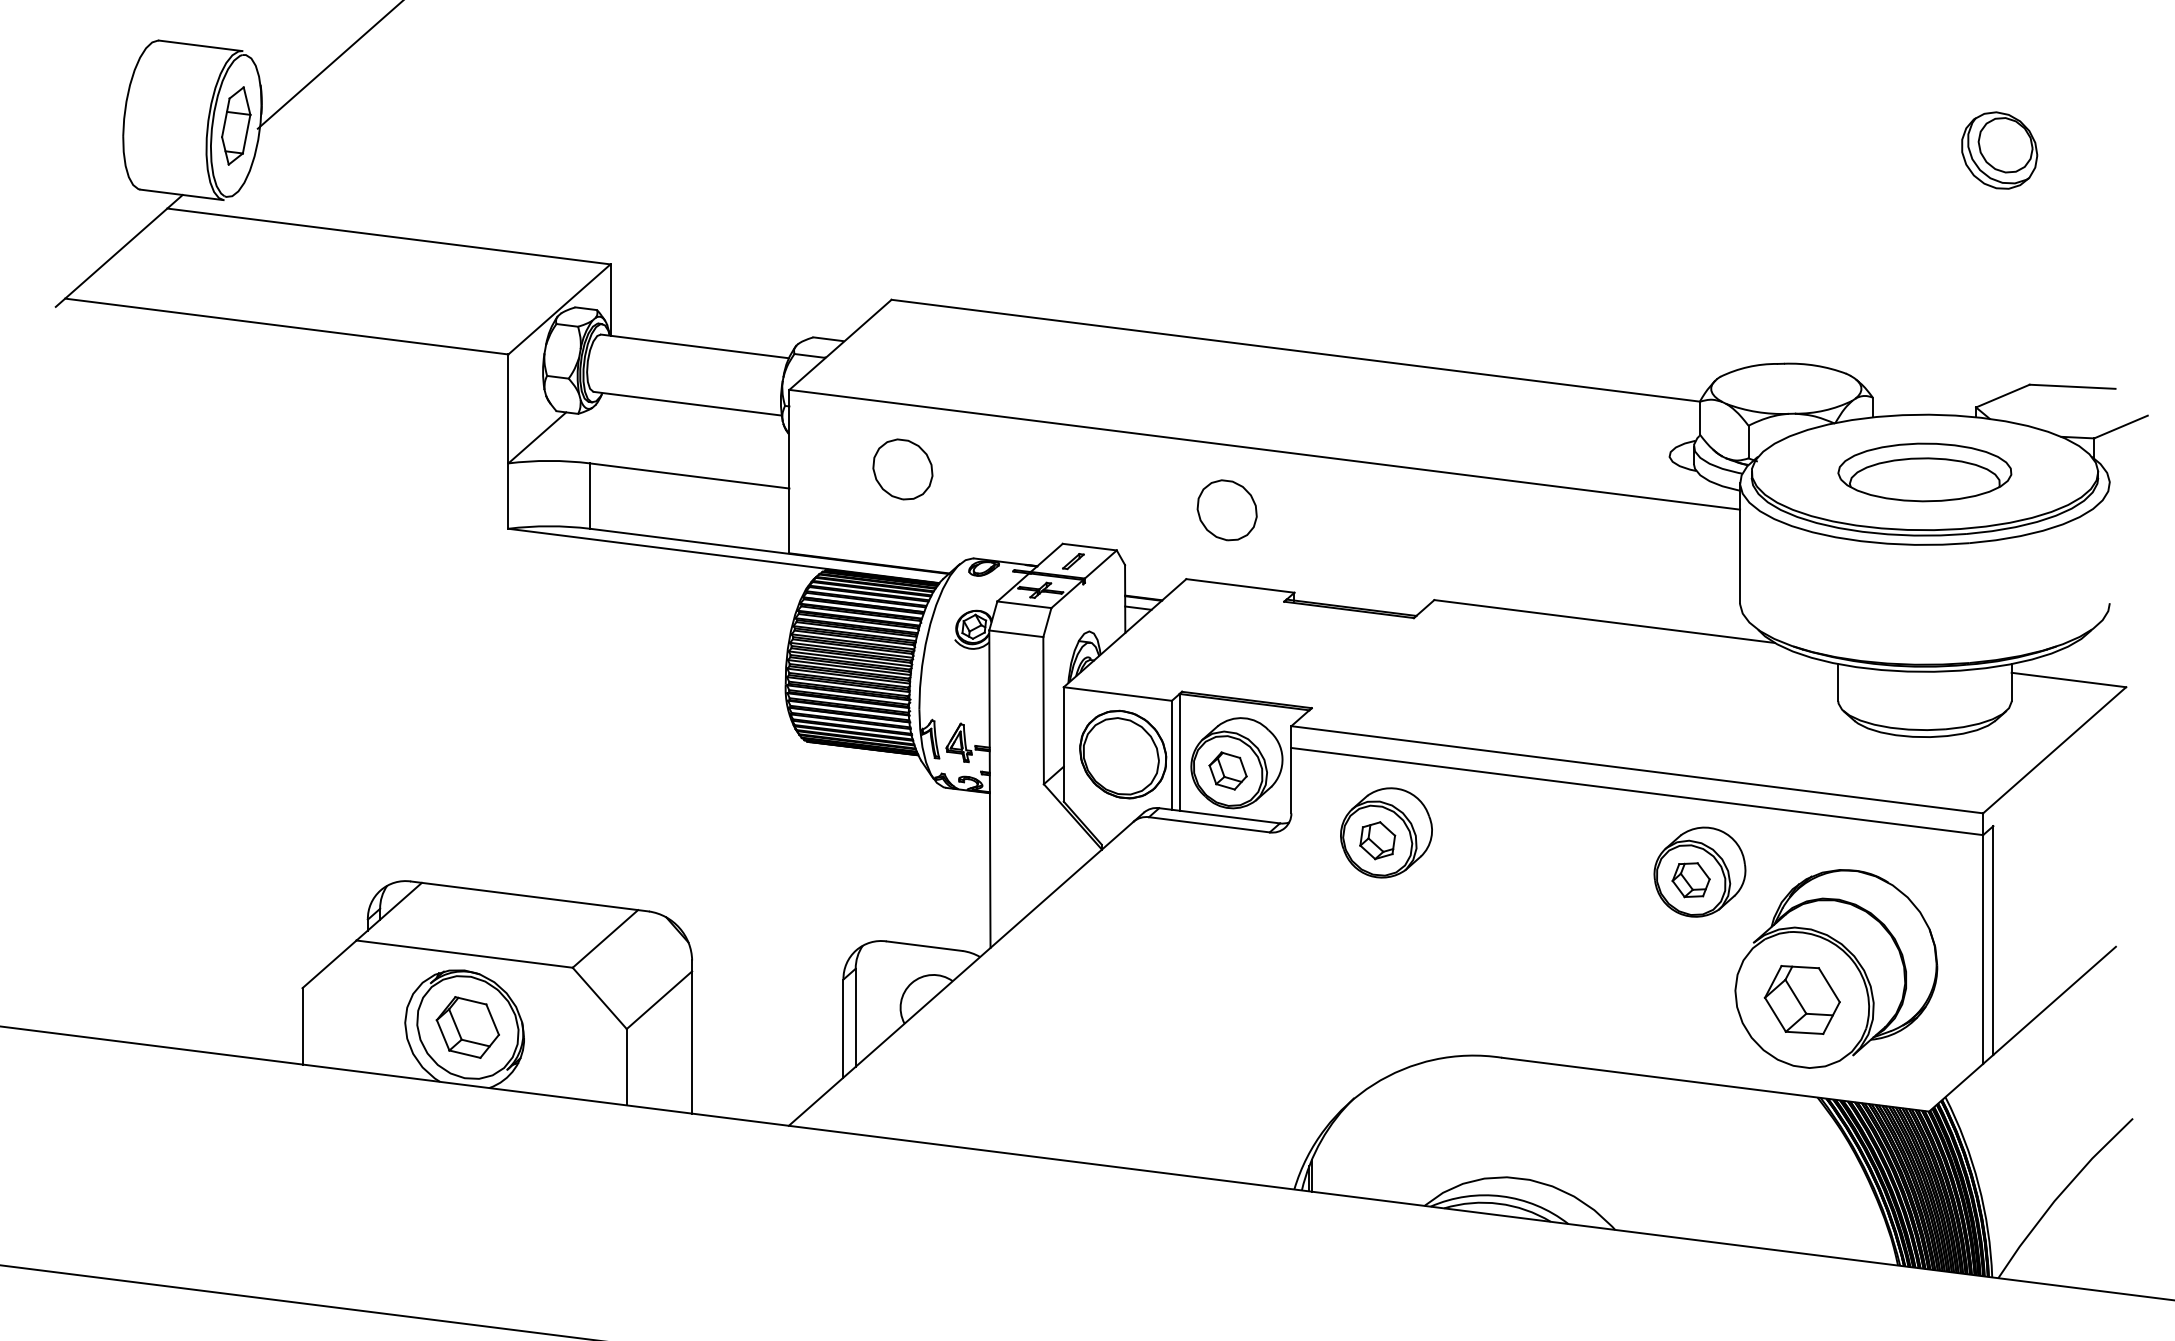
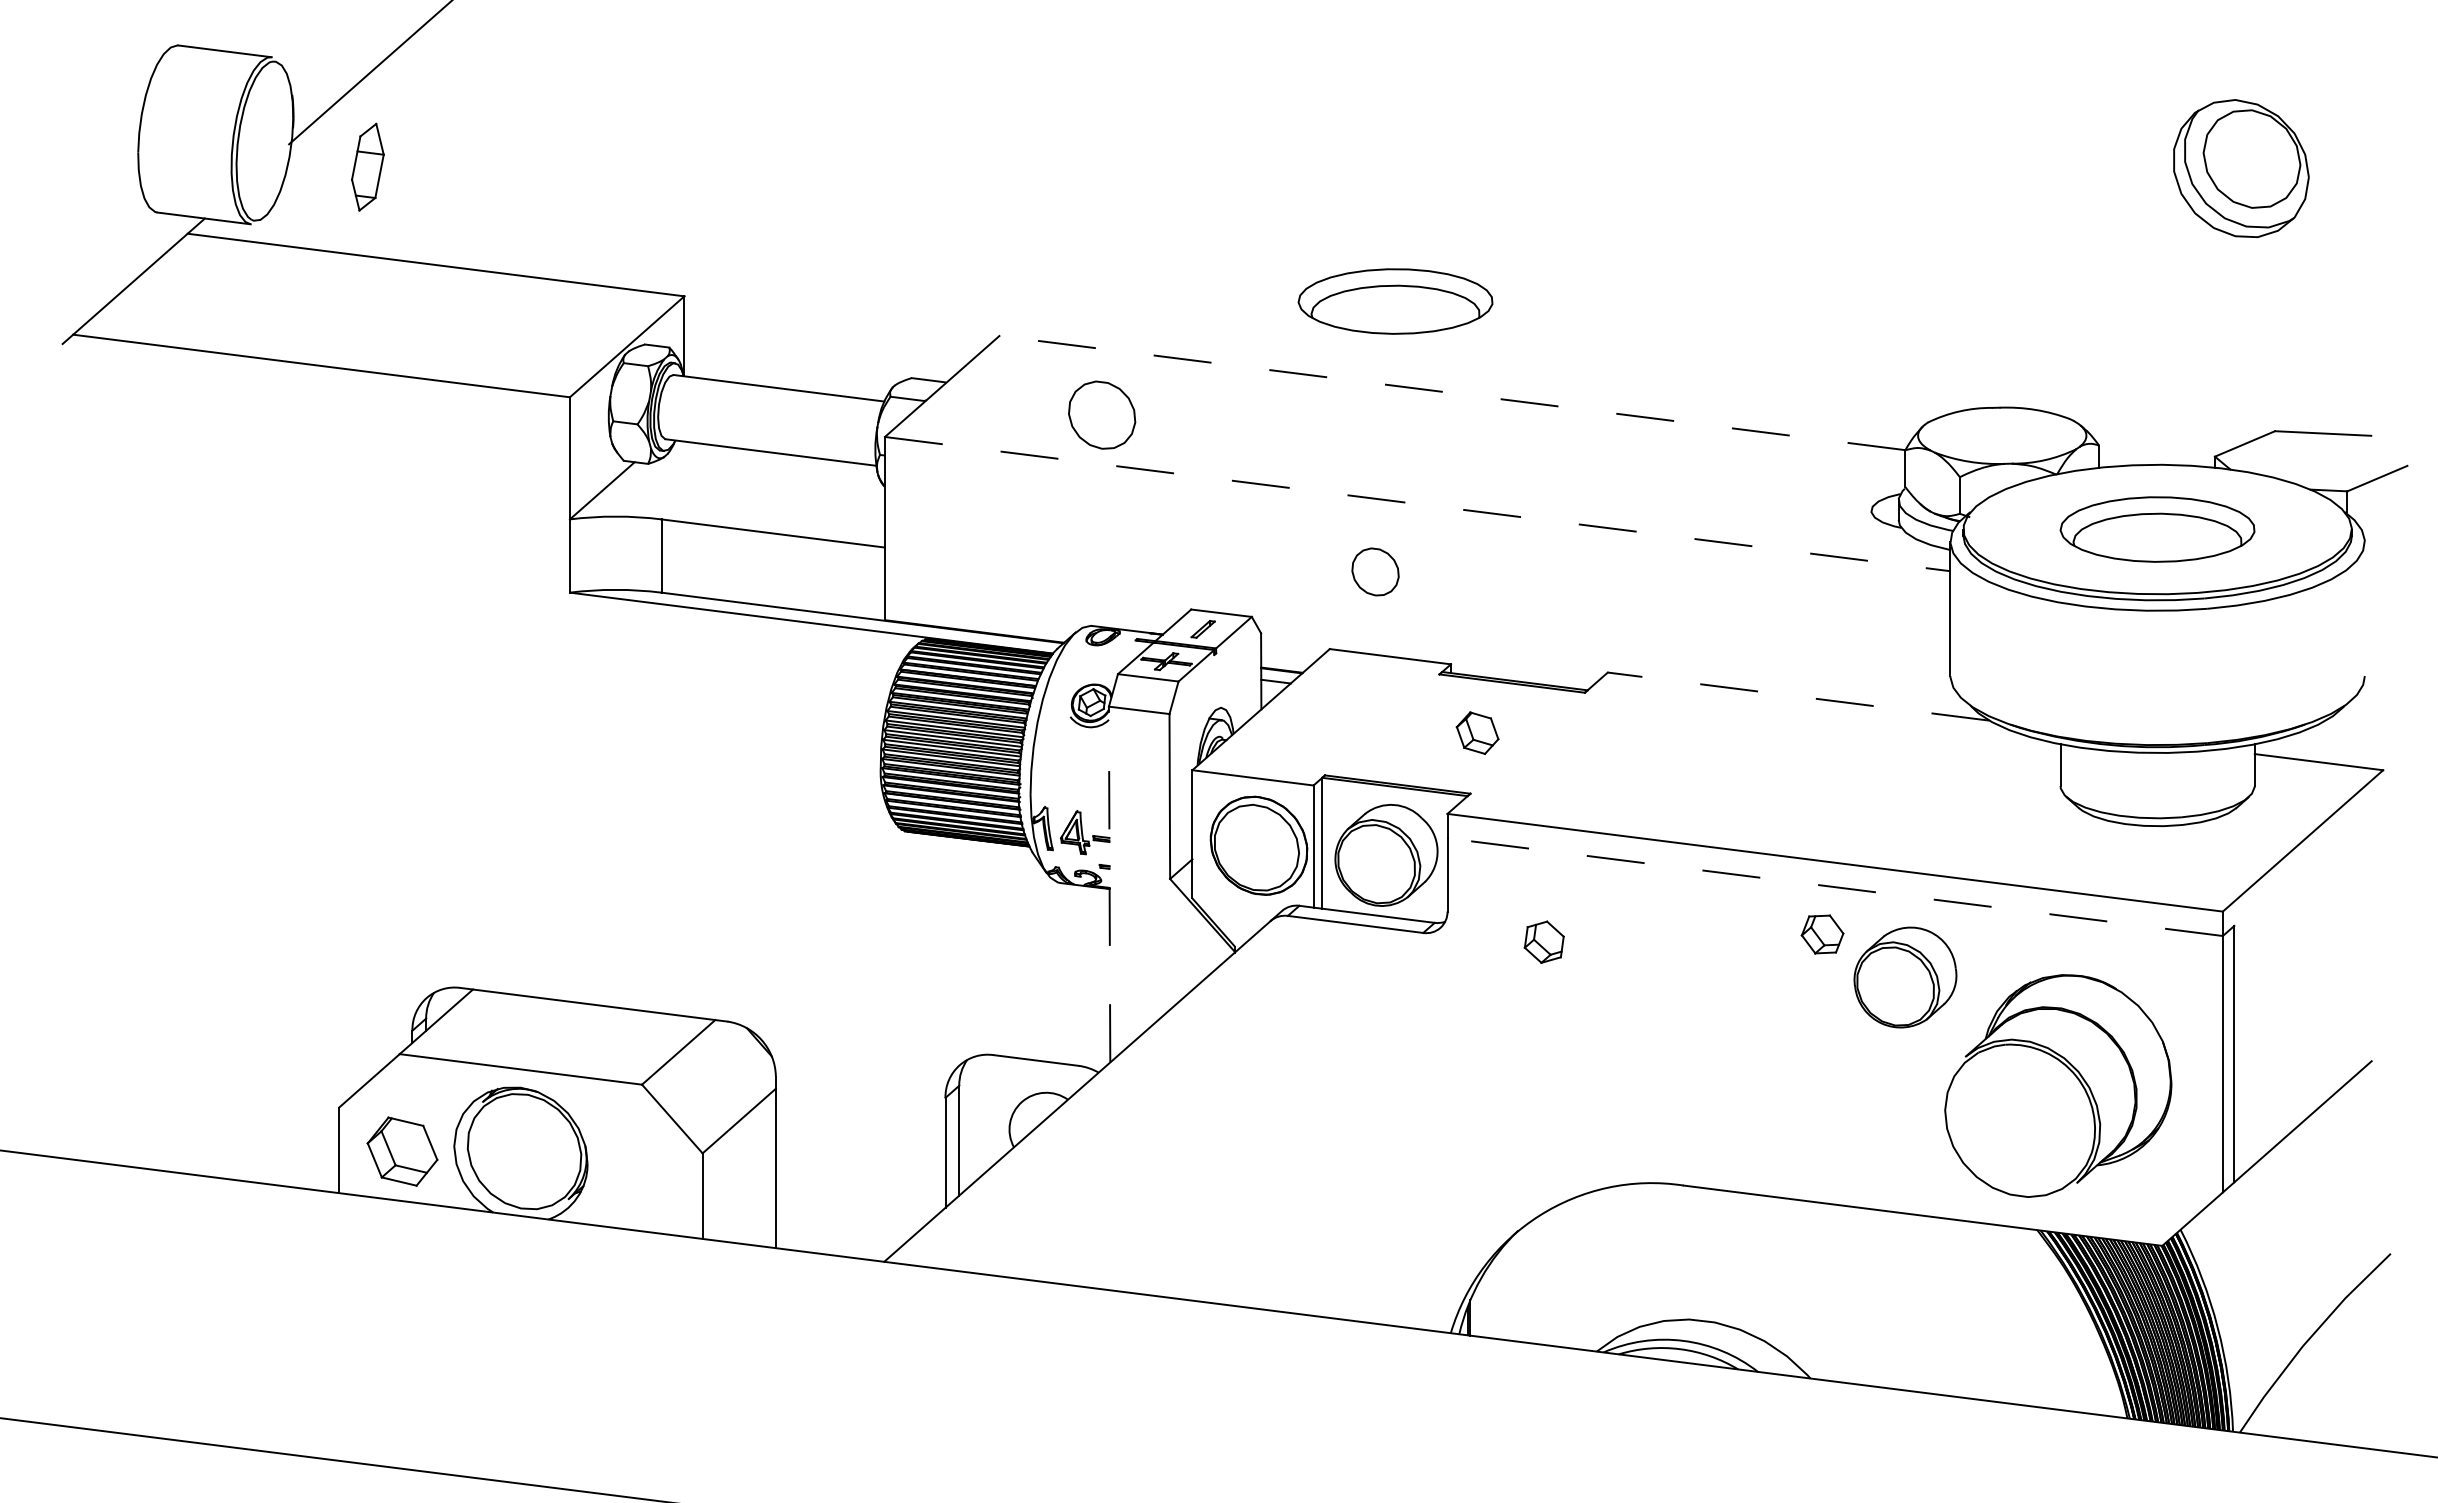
part: (235, 125) -> (367, 166), moved
part: (1999, 150) -> (2241, 168), size x1.6
part: (1244, 269) -> (1395, 301), added
line: (1295, 351) -> (1452, 393), solid -> dashed
line: (1264, 450) -> (1417, 504), solid -> dashed
part: (903, 468) -> (1102, 414), moved
part: (1227, 509) -> (1375, 571), size x0.7
line: (1604, 621) -> (1798, 696), solid -> dashed
part: (1228, 770) -> (1477, 732), moved
line: (989, 789) -> (1109, 884), solid -> dashed
line: (1637, 791) -> (1835, 887), solid -> dashed
part: (1386, 832) -> (1554, 933), removed
part: (1691, 880) -> (1822, 934), moved
part: (1802, 999) -> (2020, 1120), removed
part: (467, 1027) -> (402, 1151), moved

